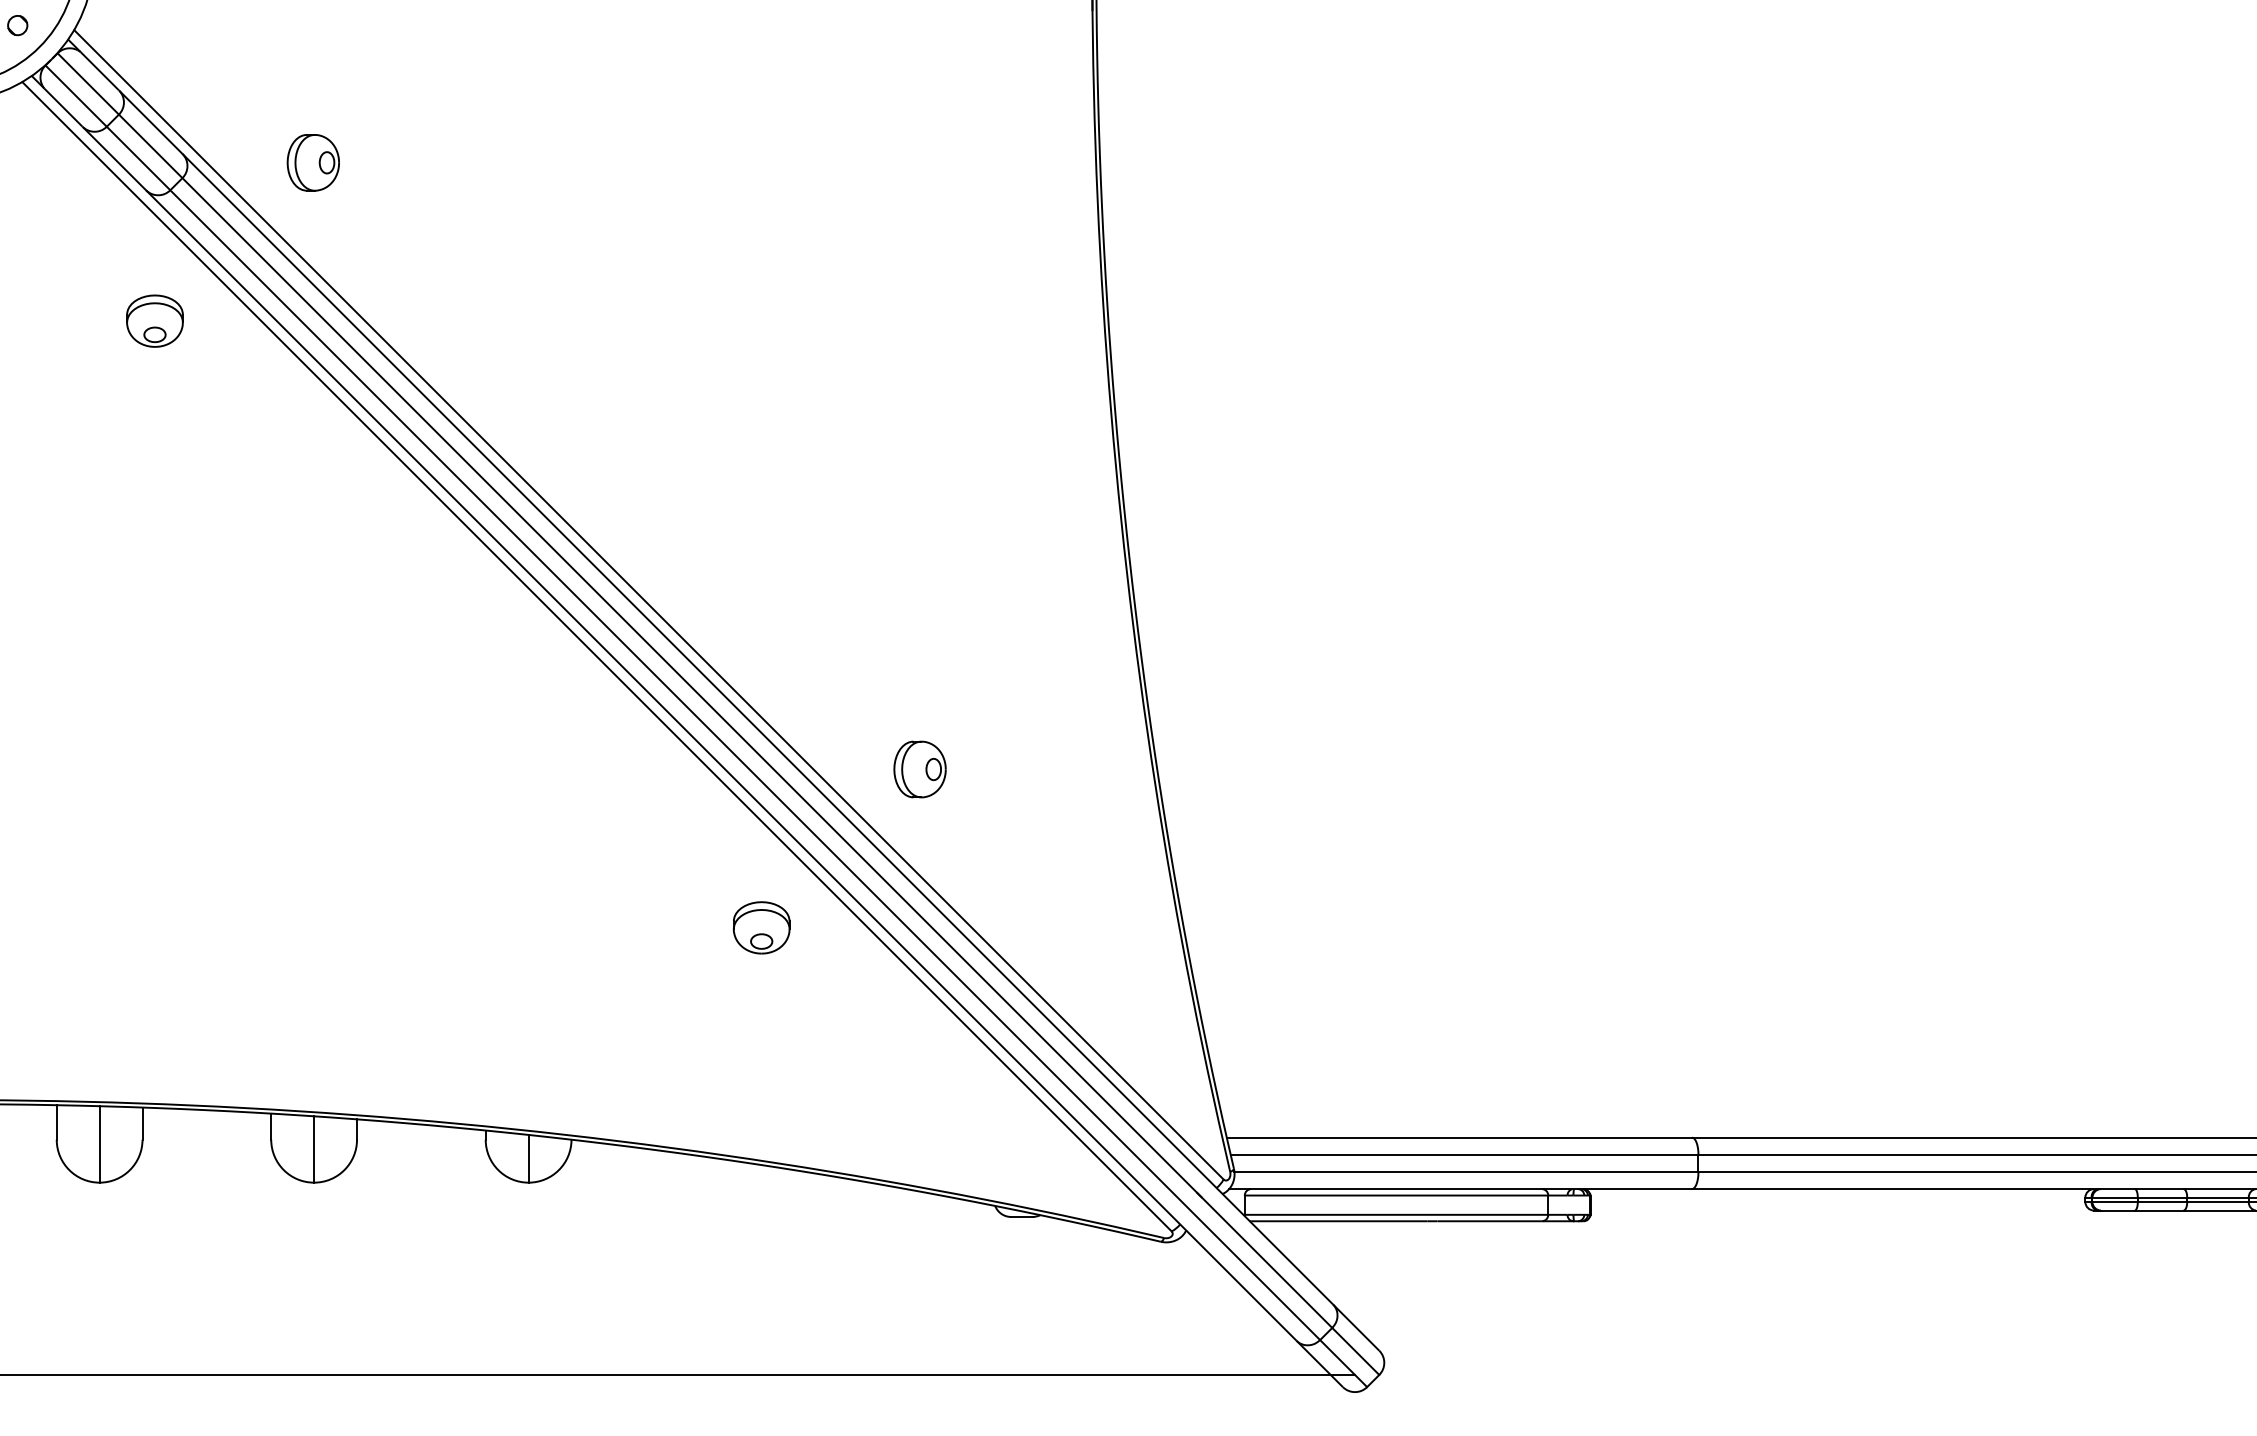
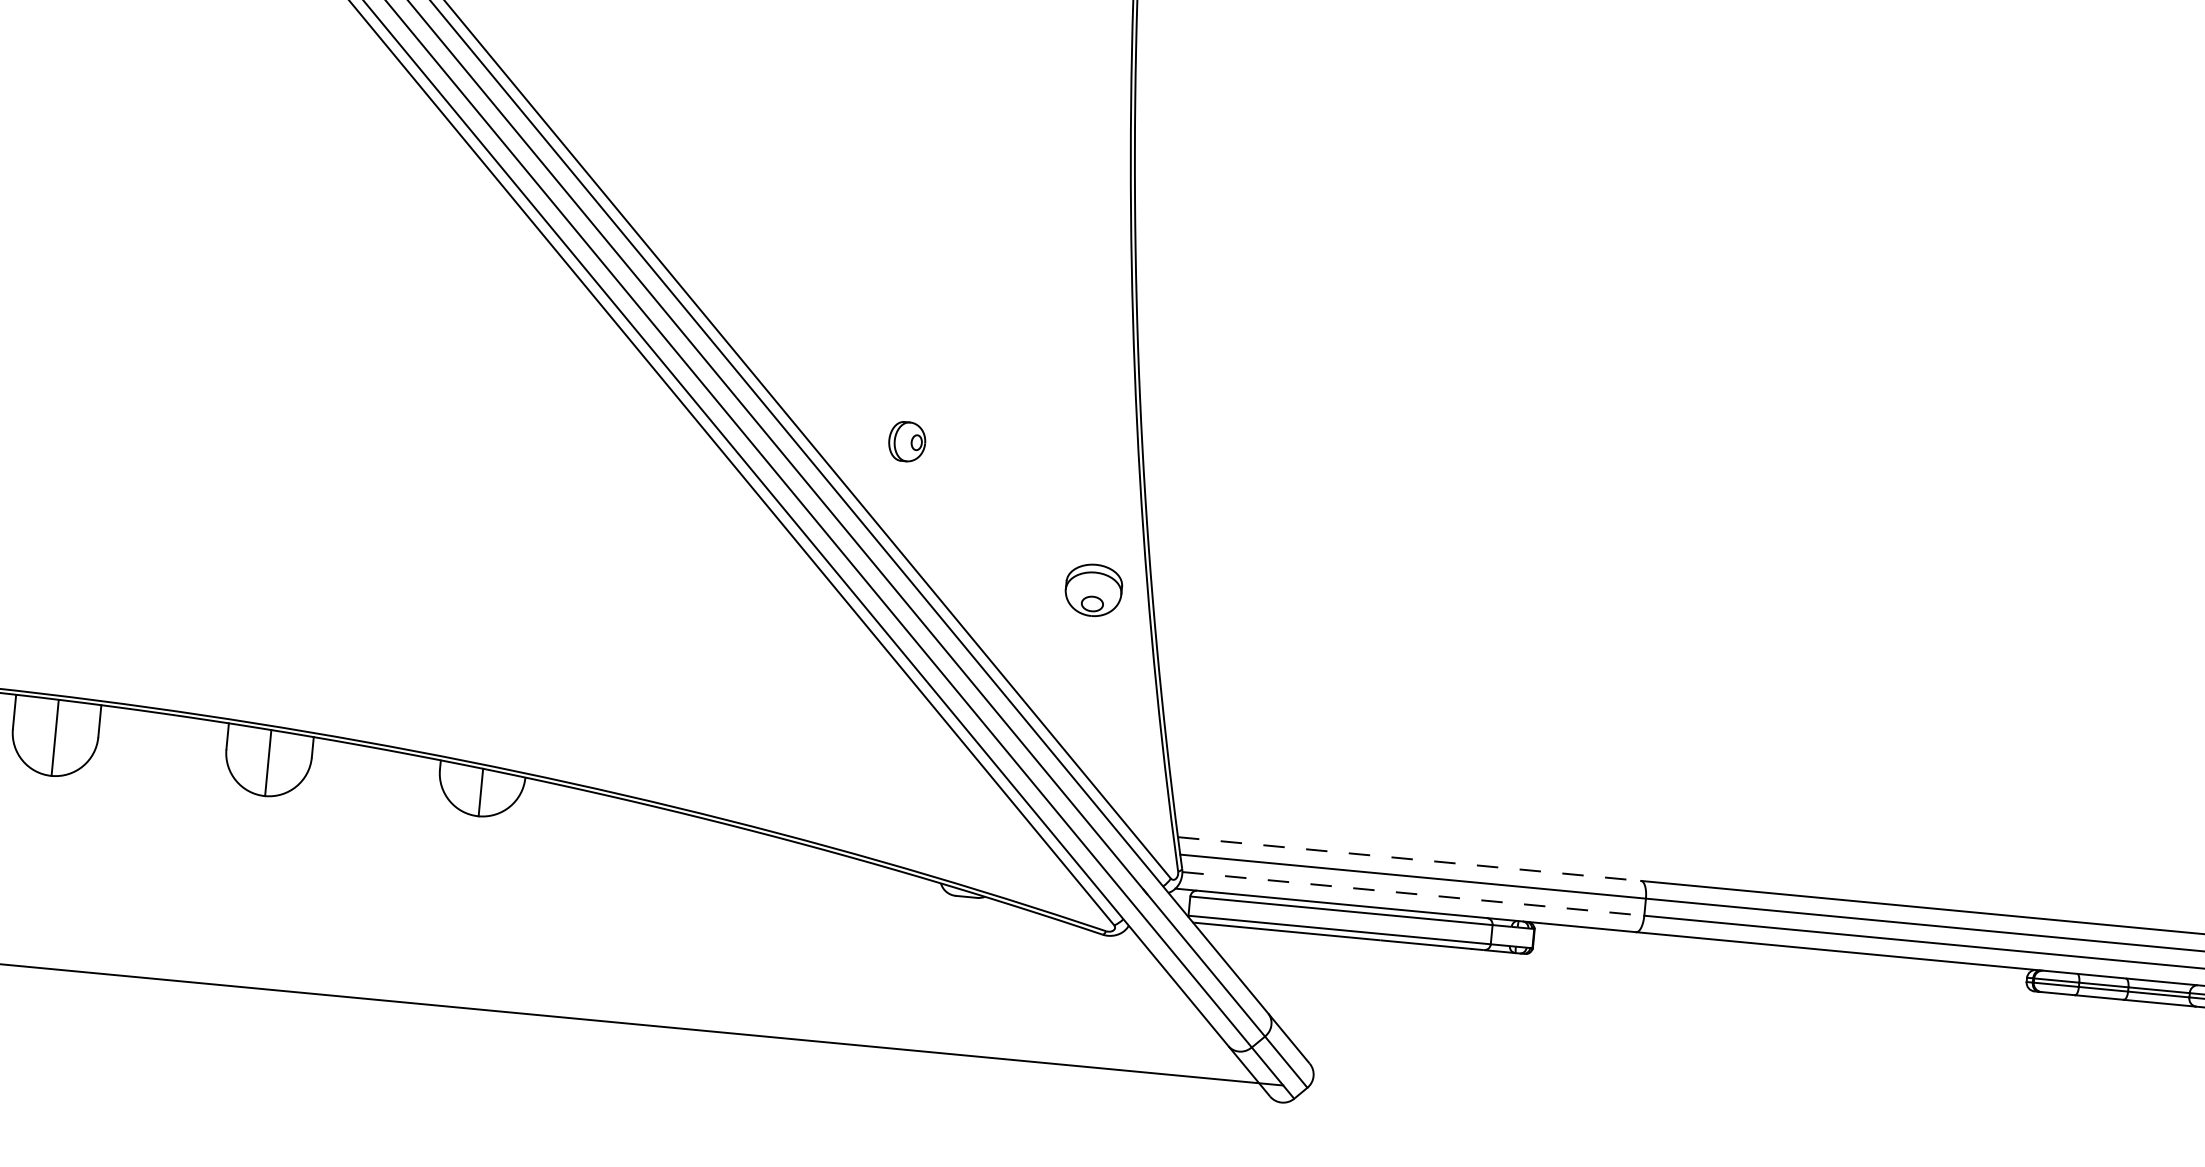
part: (919, 769) -> (906, 441), size x0.7
part: (761, 927) -> (1093, 590), moved
line: (1459, 1137) -> (1409, 858), solid -> dashed
line: (1466, 1171) -> (1413, 893), solid -> dashed

